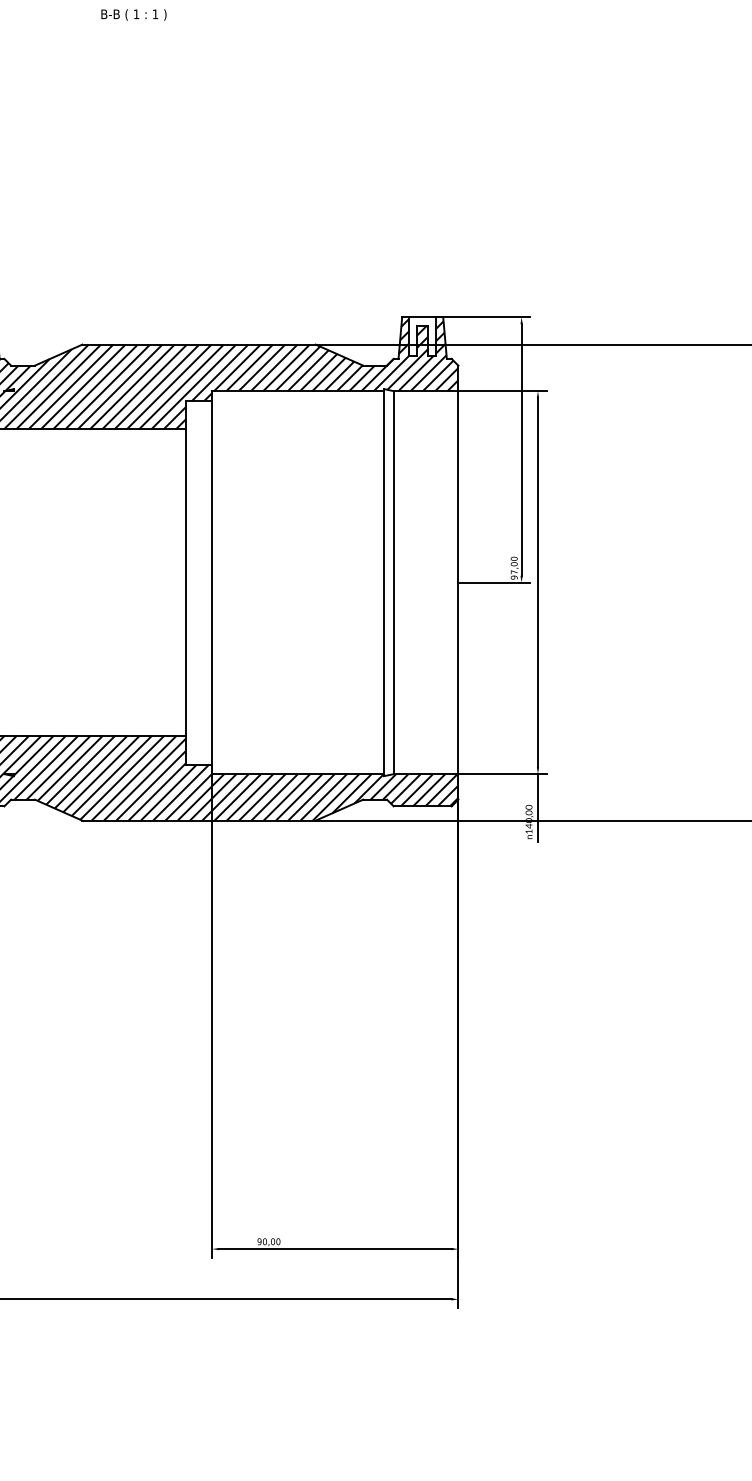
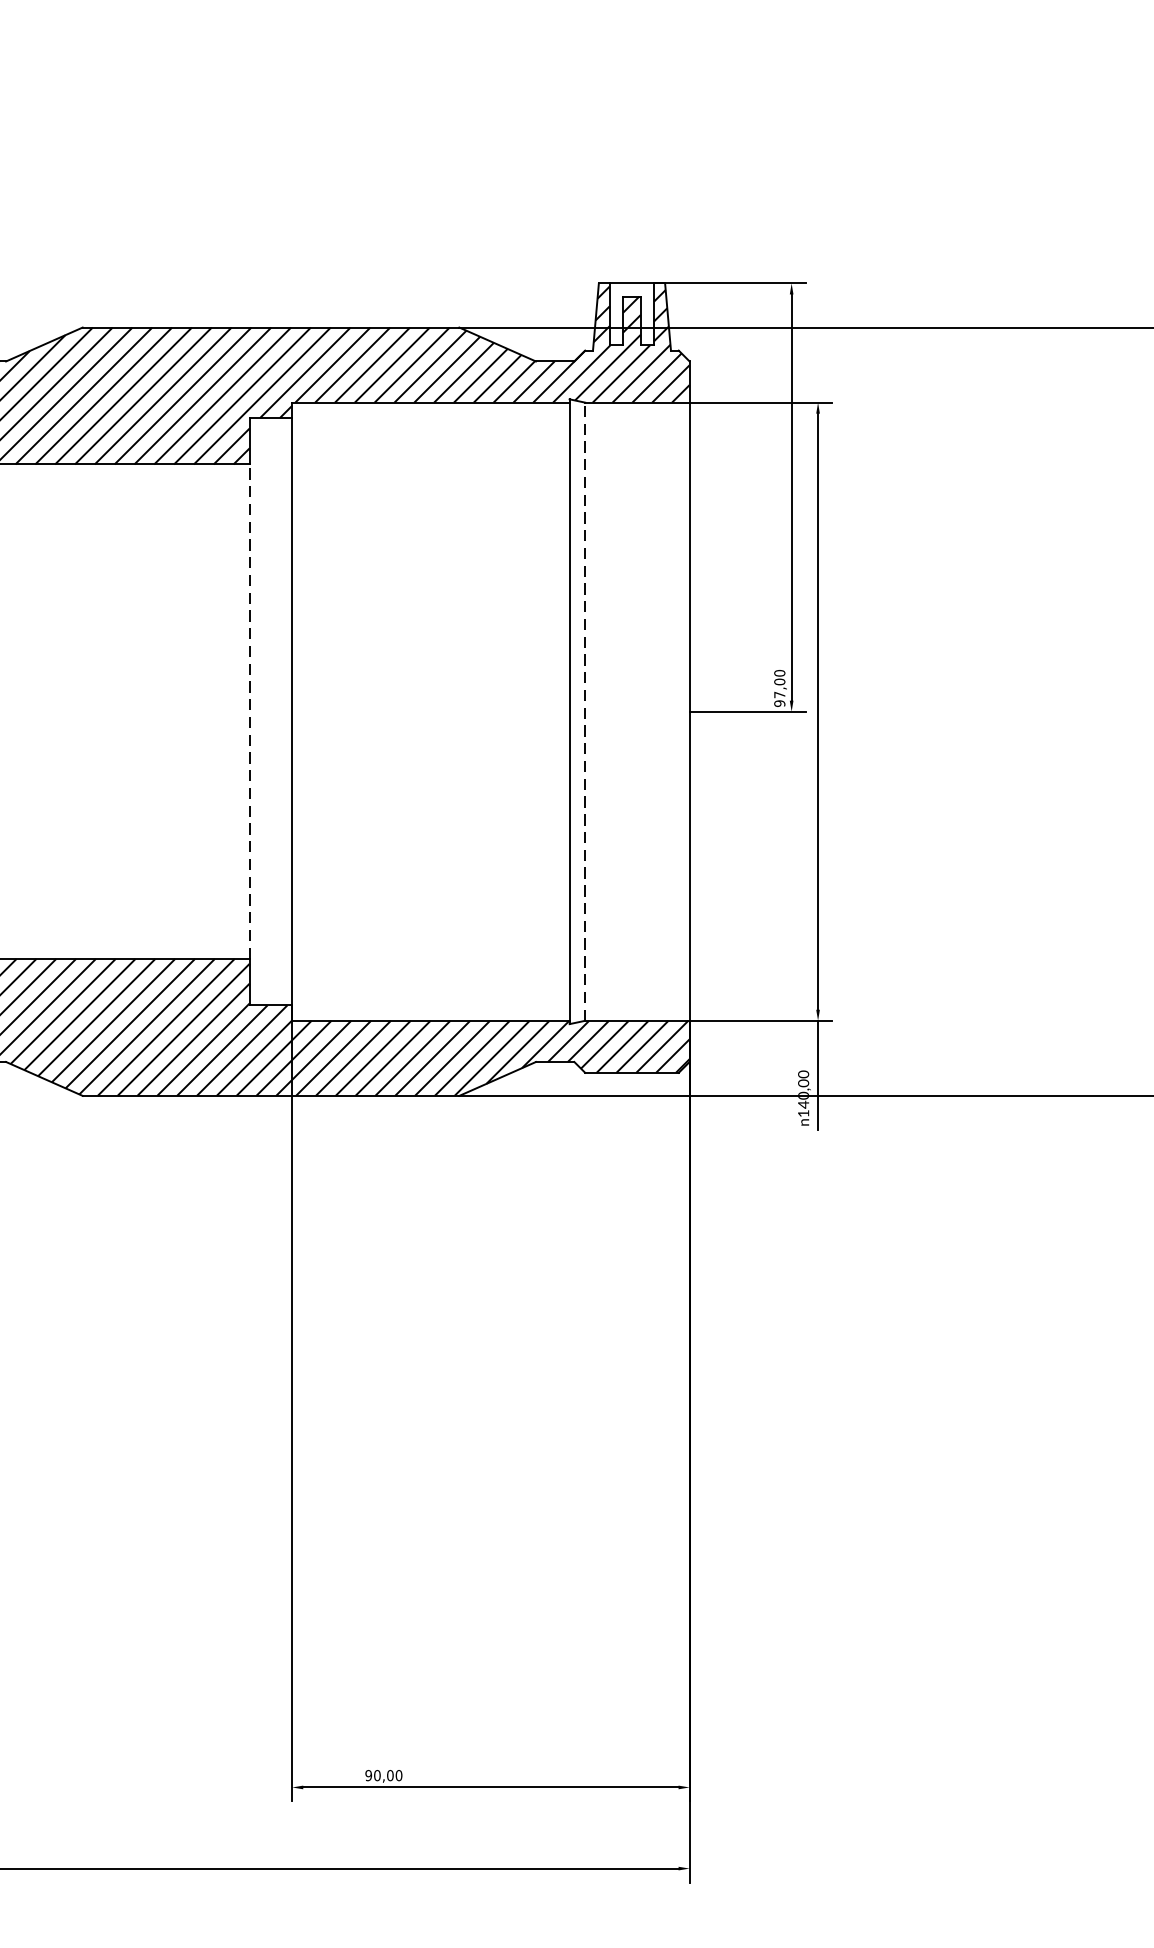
line: (185, 582) -> (249, 711), solid -> dashed
line: (393, 582) -> (584, 711), solid -> dashed

